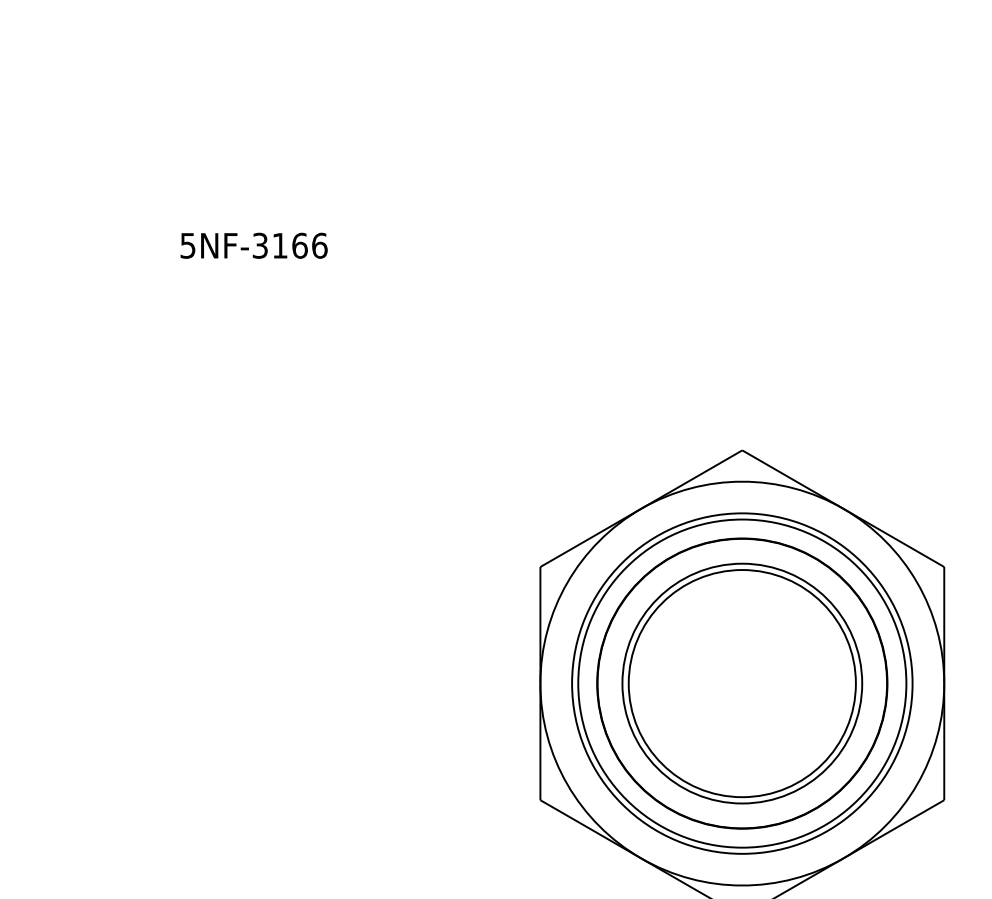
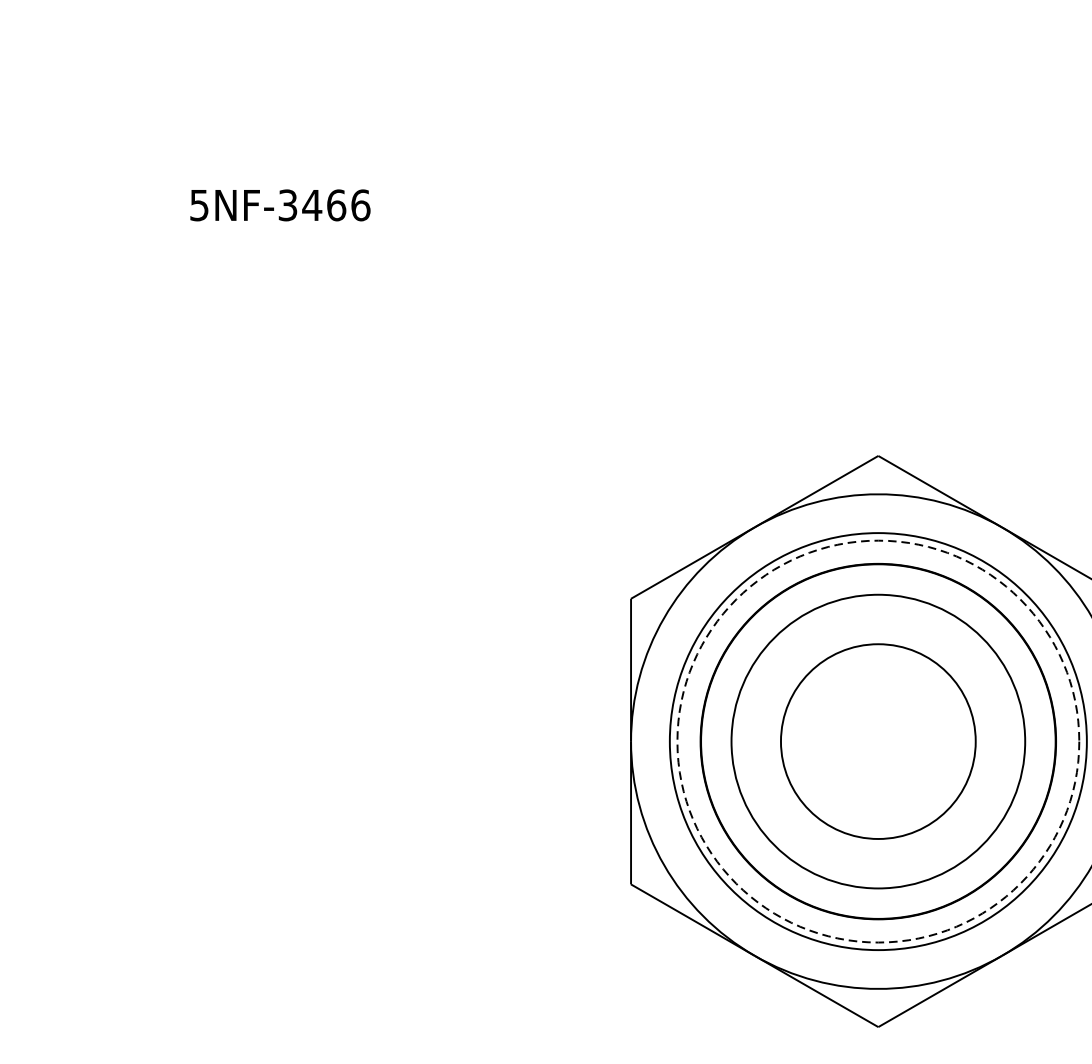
text: (279, 245) -> (311, 205), 5NF-3166 -> 5NF-3466
circle: (741, 683) -> (877, 741), size x0.7
circle: (742, 683) -> (878, 741), solid -> dashed

